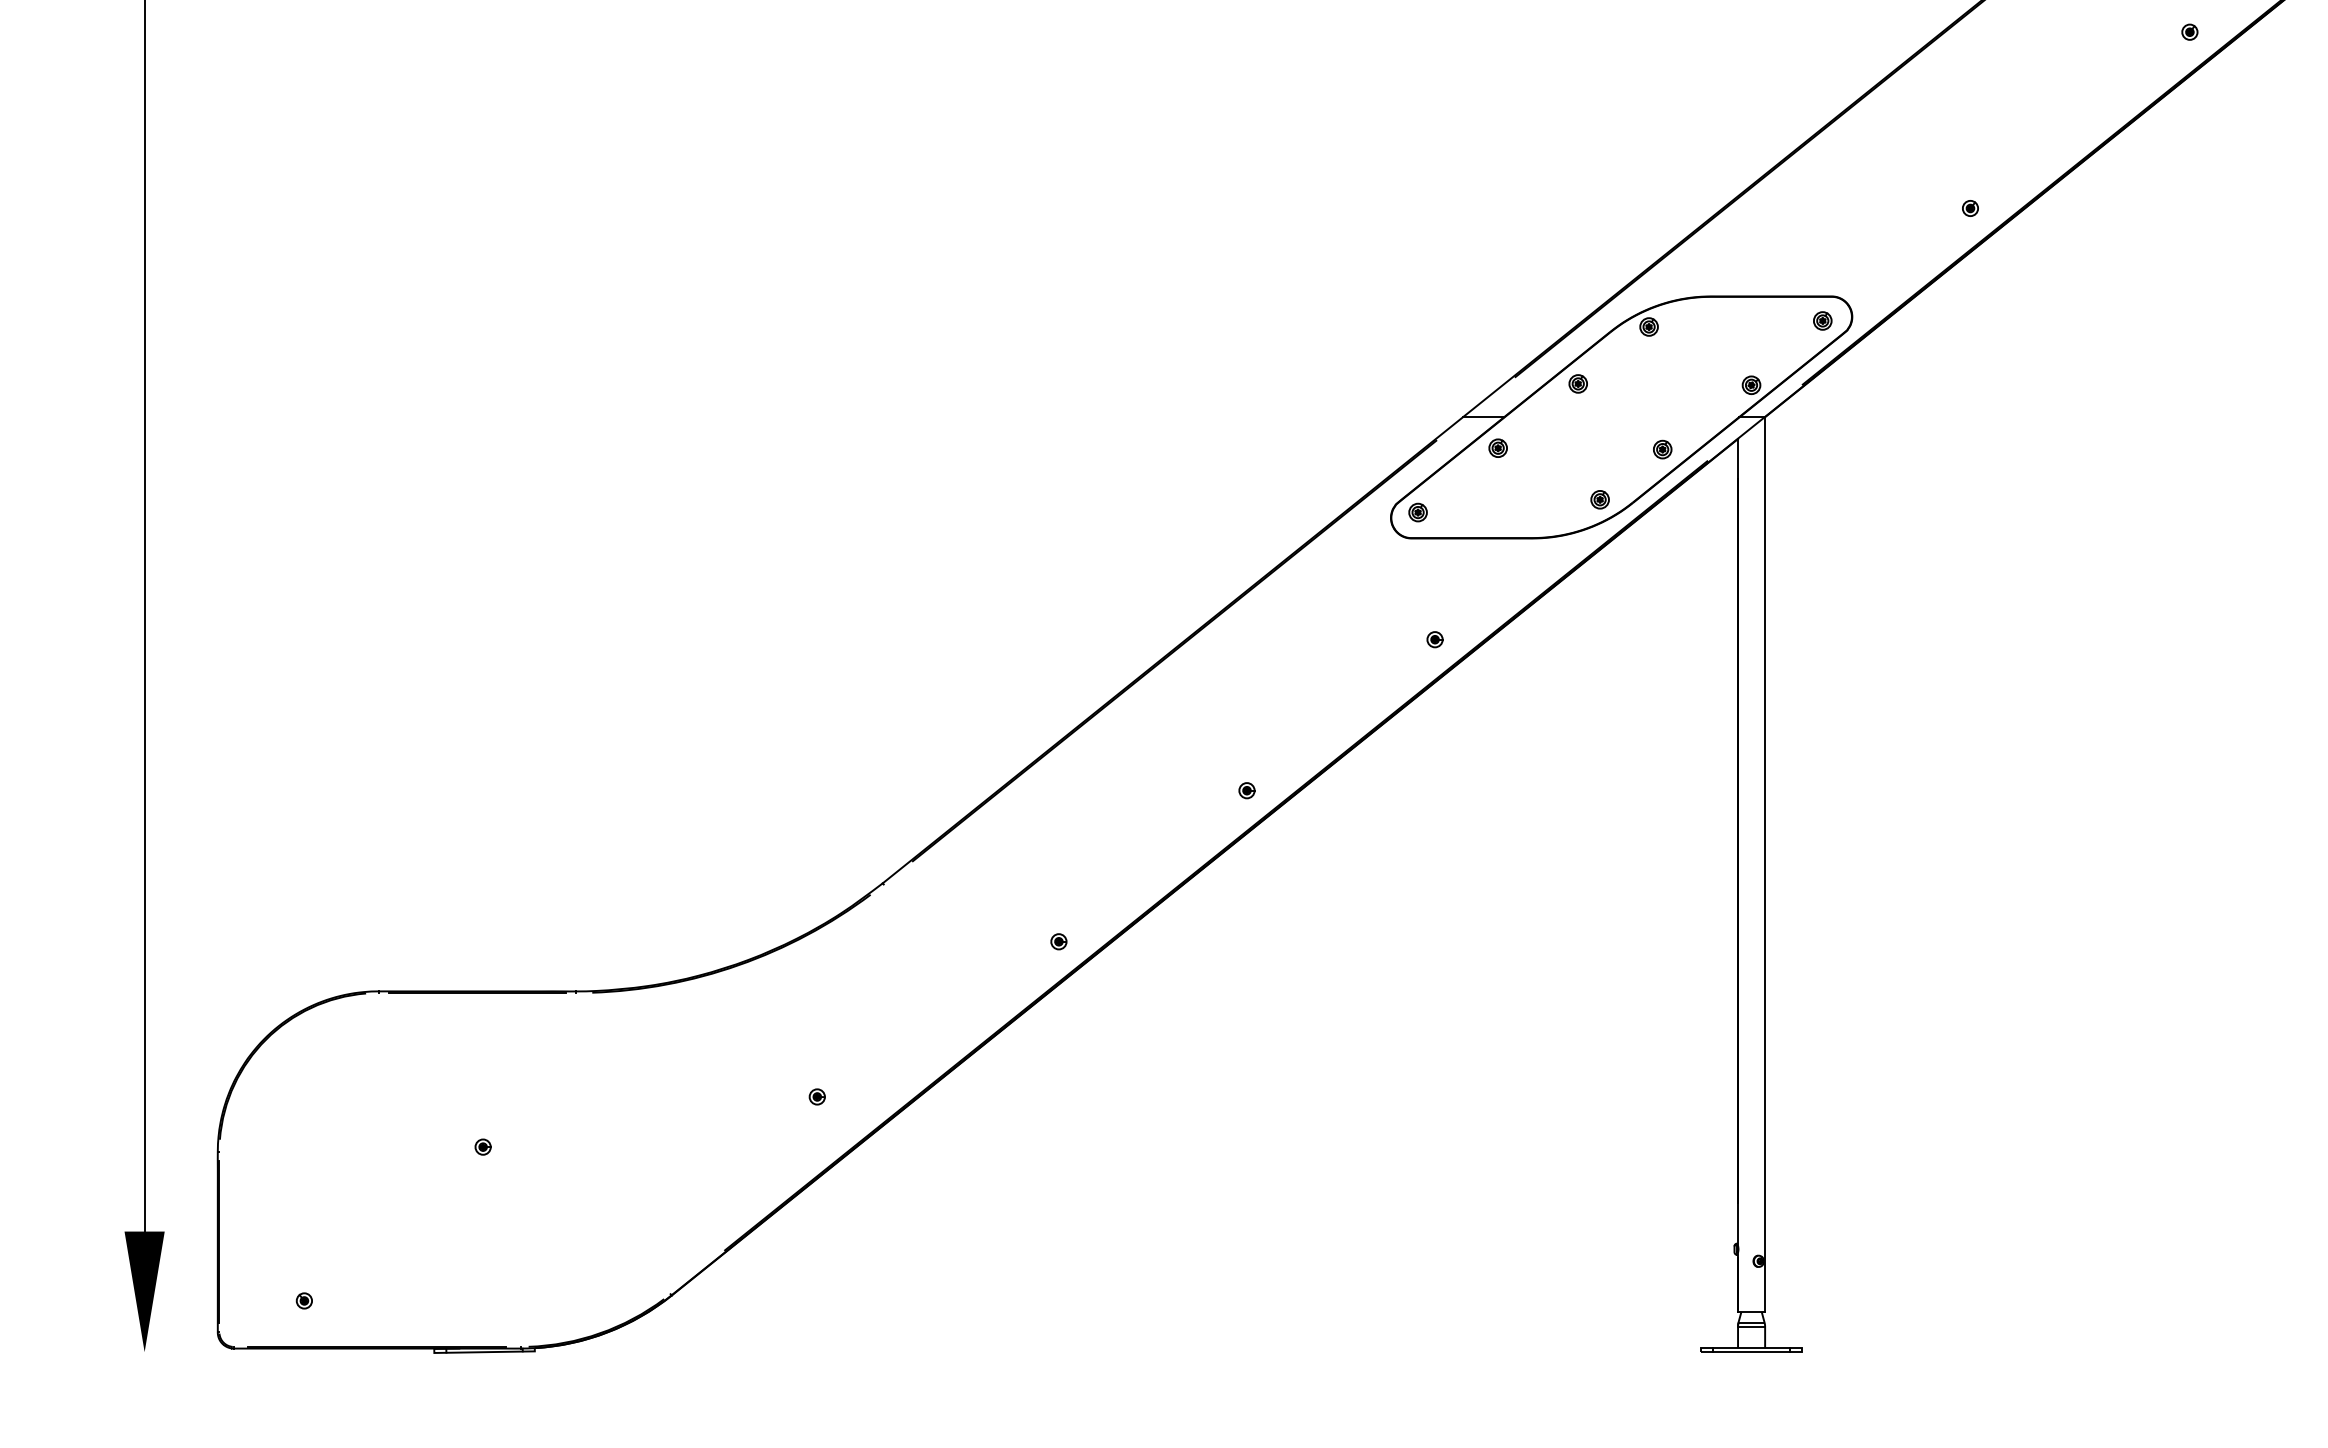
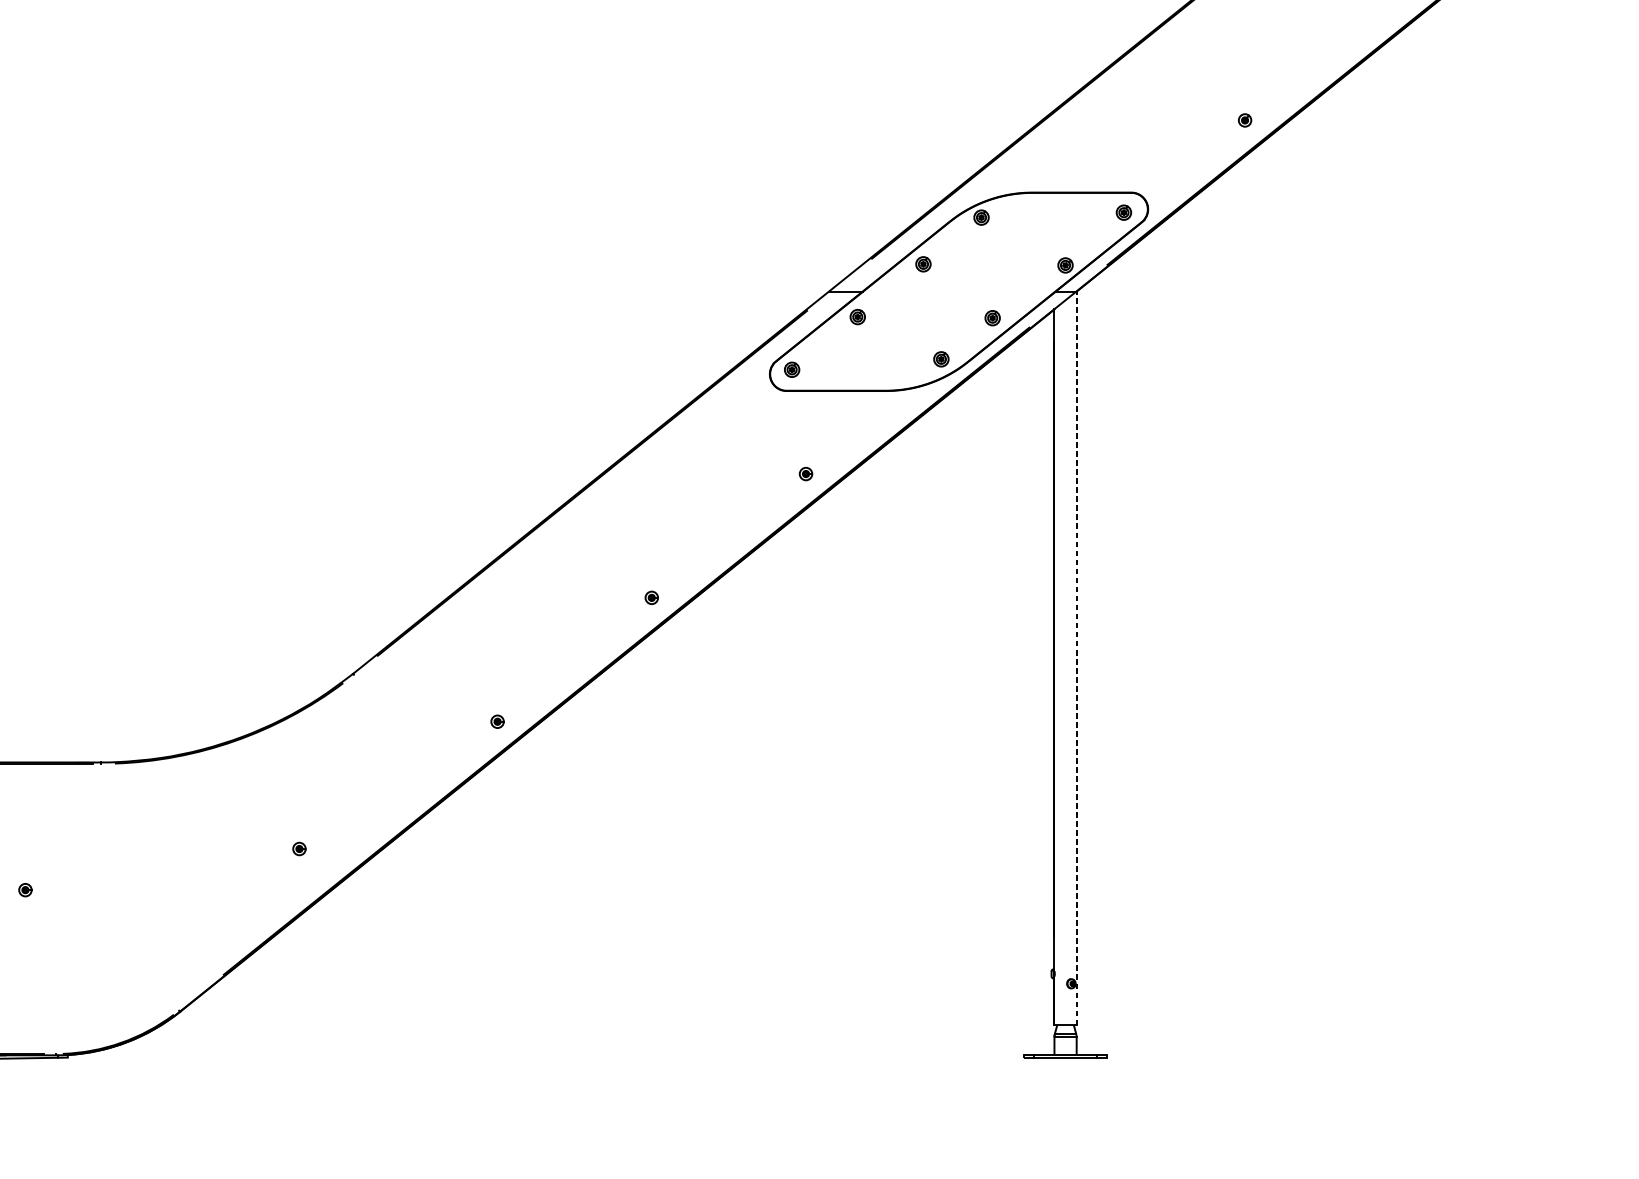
line: (1765, 864) -> (1076, 658), solid -> dashed

